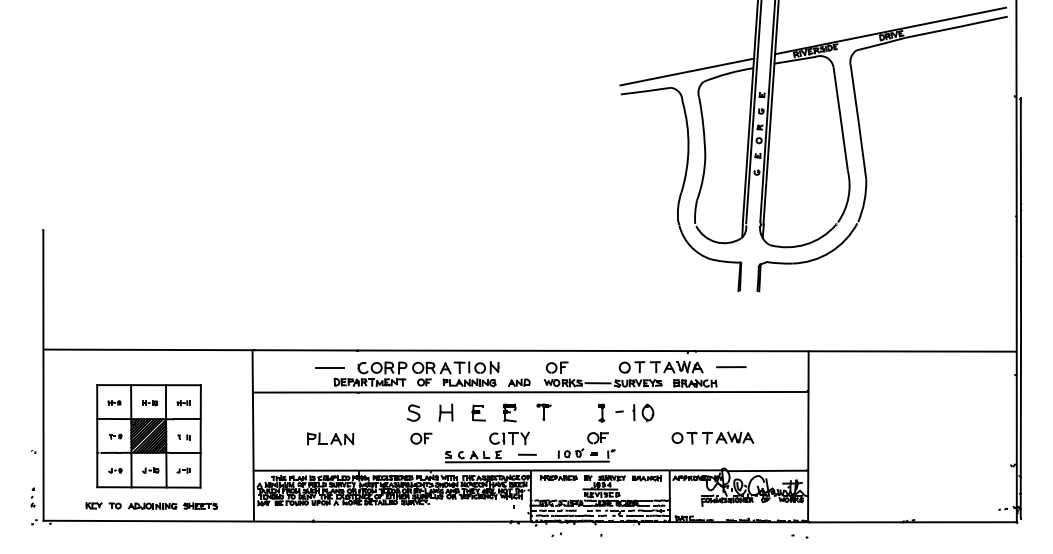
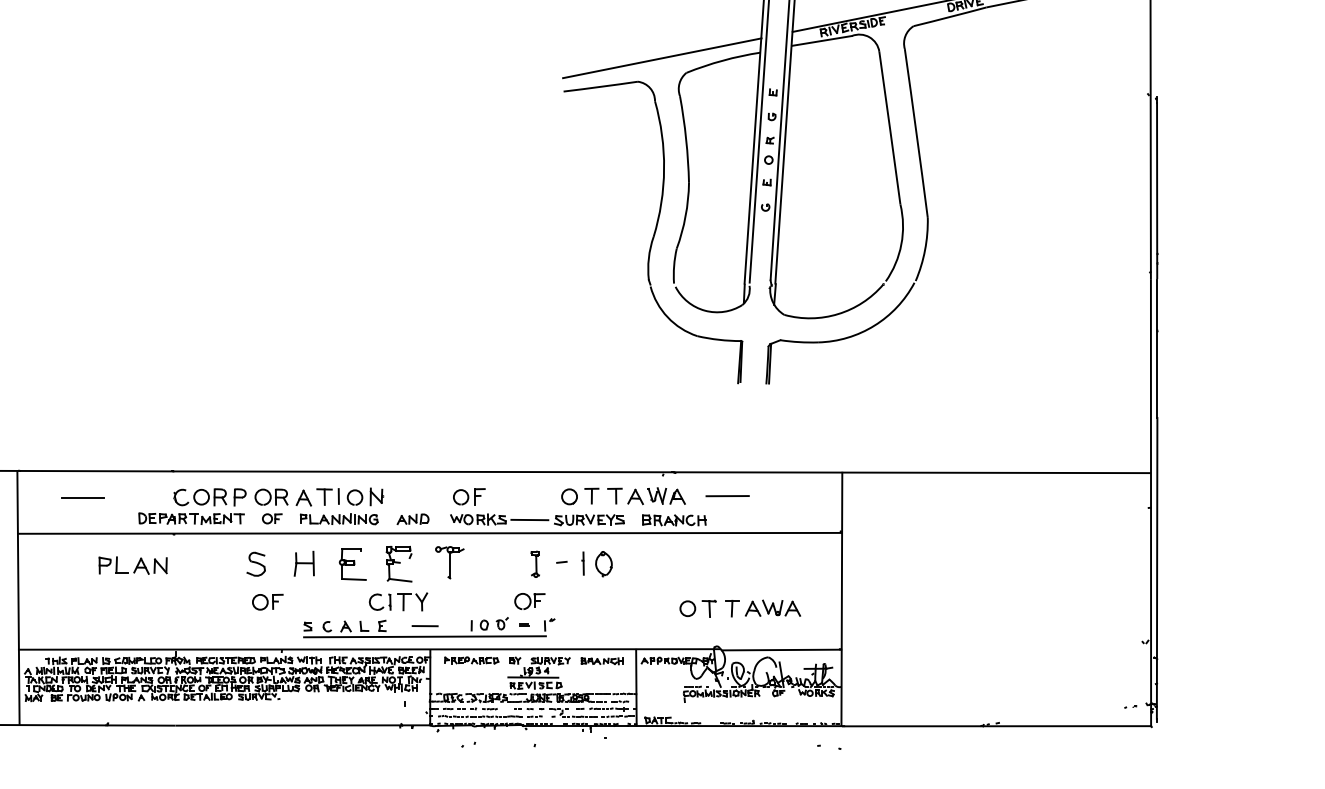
line: (329, 367) -> (82, 496), moved
part: (543, 411) -> (448, 561), size x1.4
part: (478, 412) -> (352, 563), size x1.4
part: (509, 412) -> (398, 563), size x1.4
part: (712, 437) -> (739, 607), moved
part: (330, 438) -> (133, 564), moved

